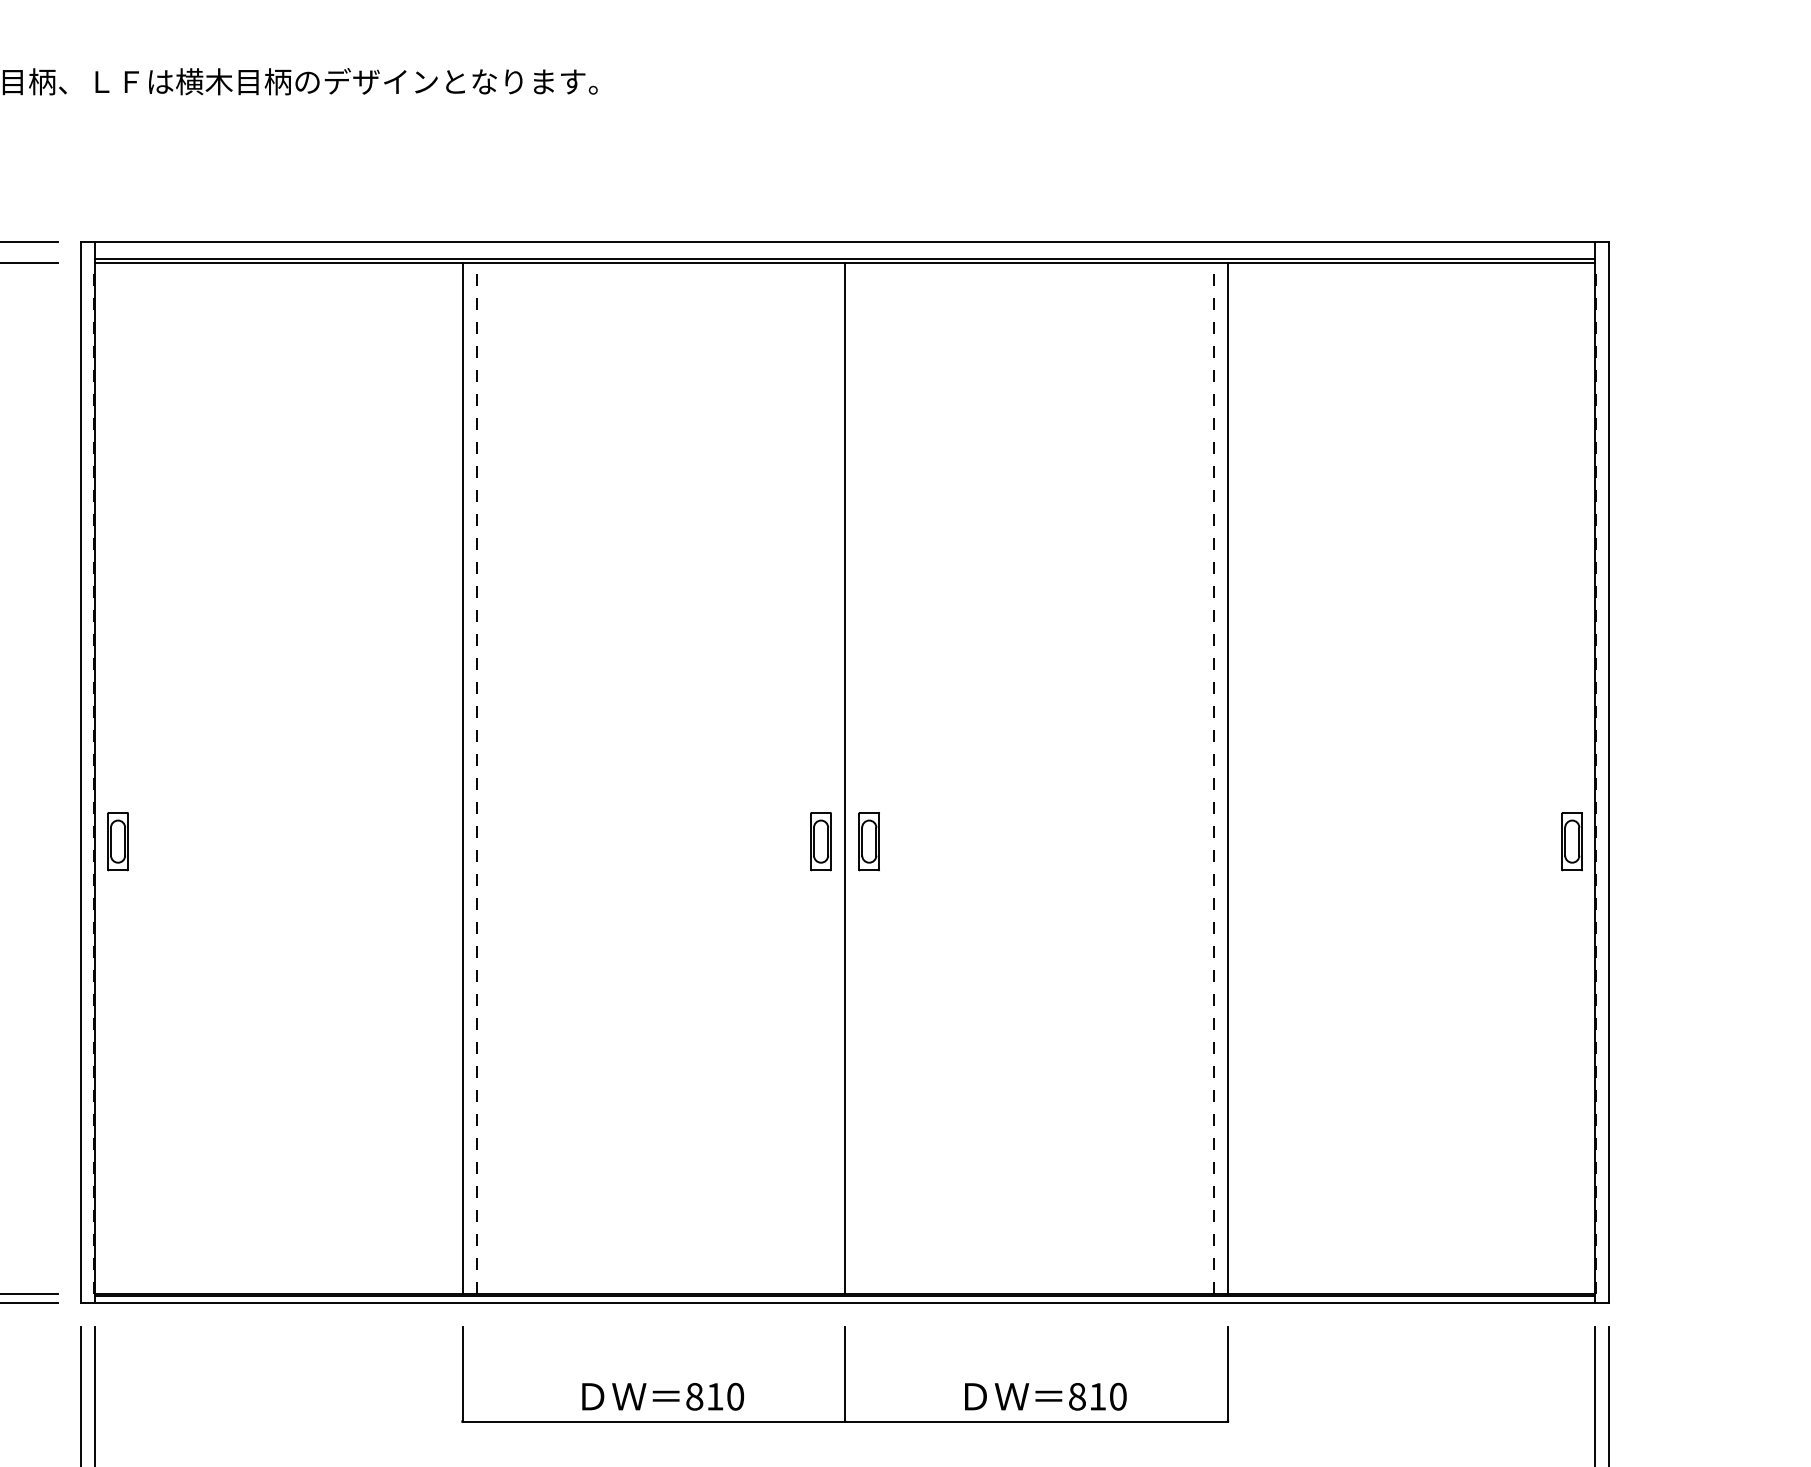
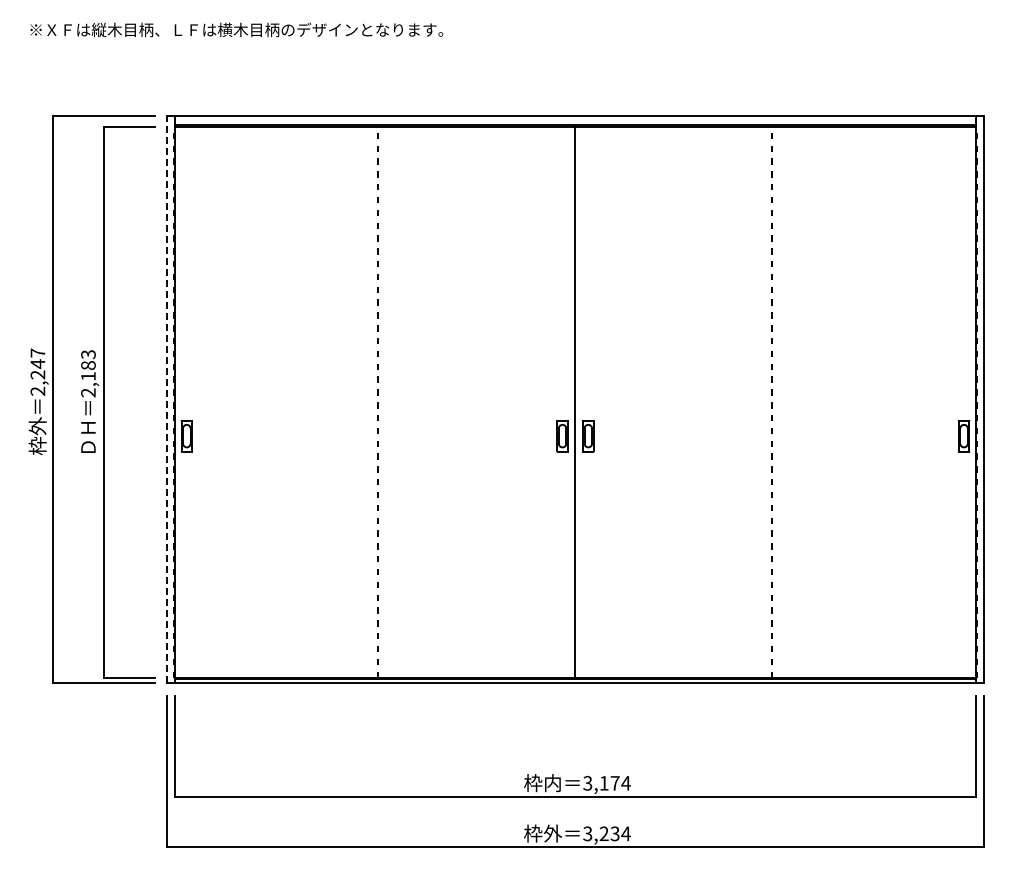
line: (81, 773) -> (167, 399), solid -> dashed
line: (461, 776) -> (370, 401), removed
line: (1228, 776) -> (780, 401), removed
part: (845, 1373) -> (575, 720), removed

